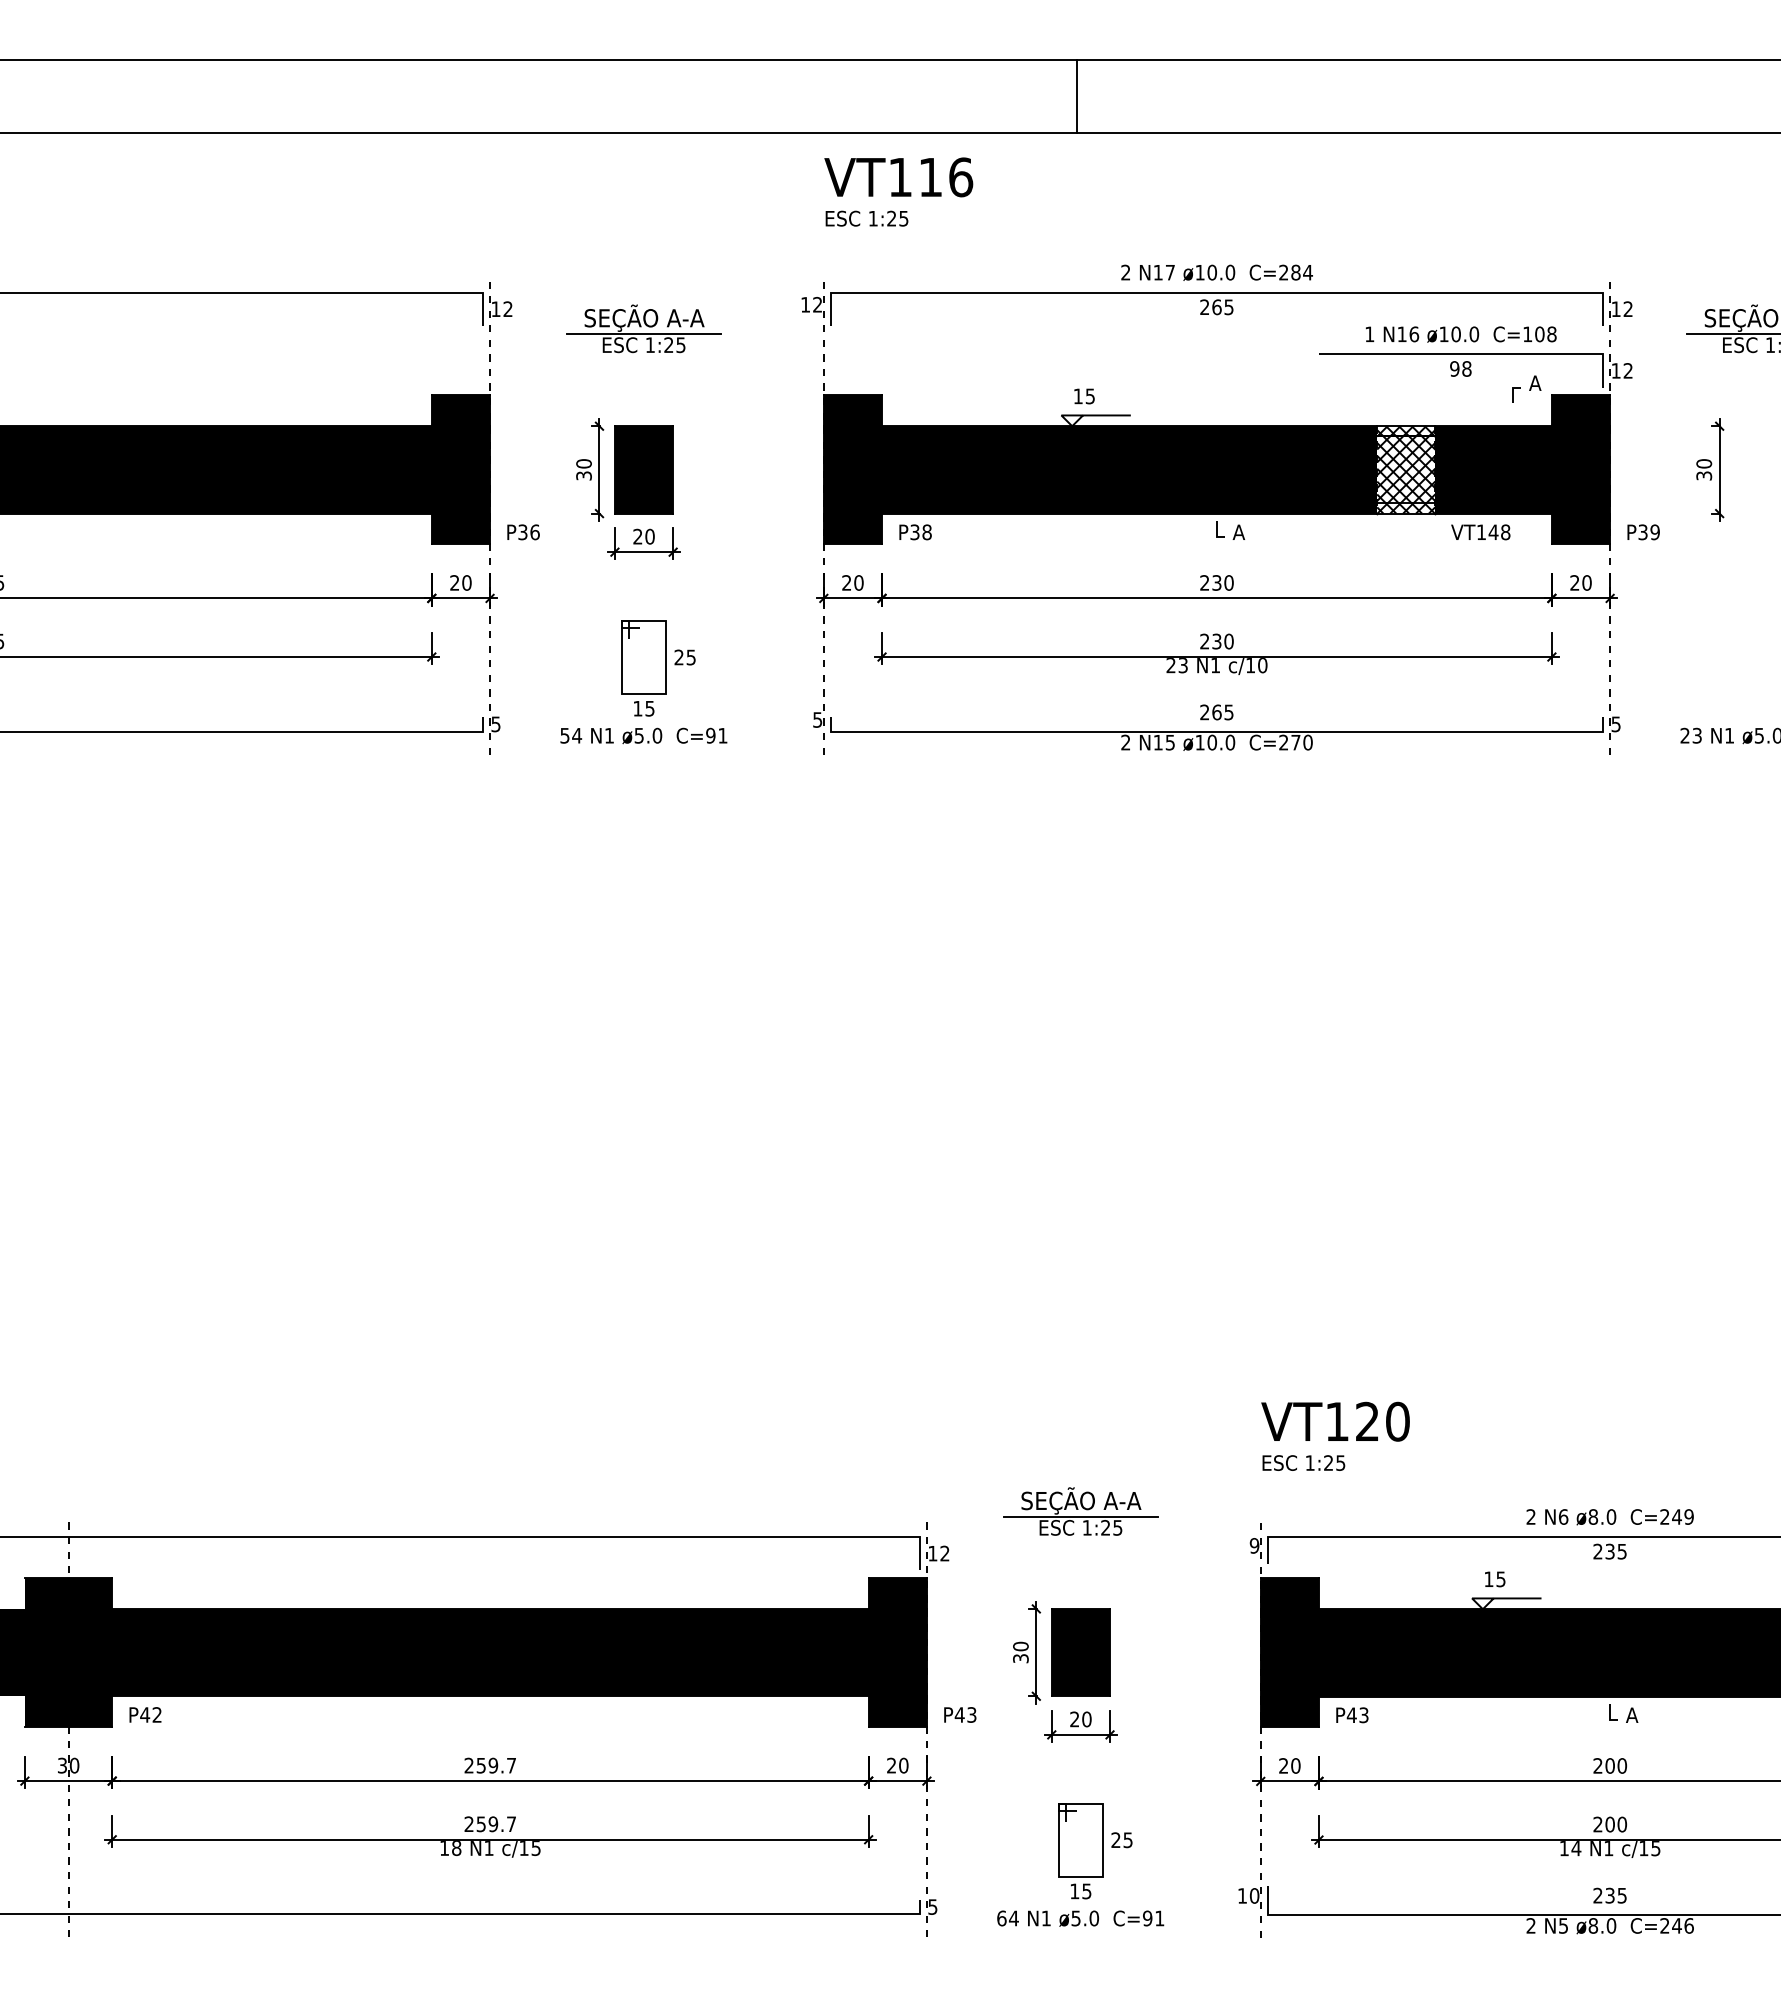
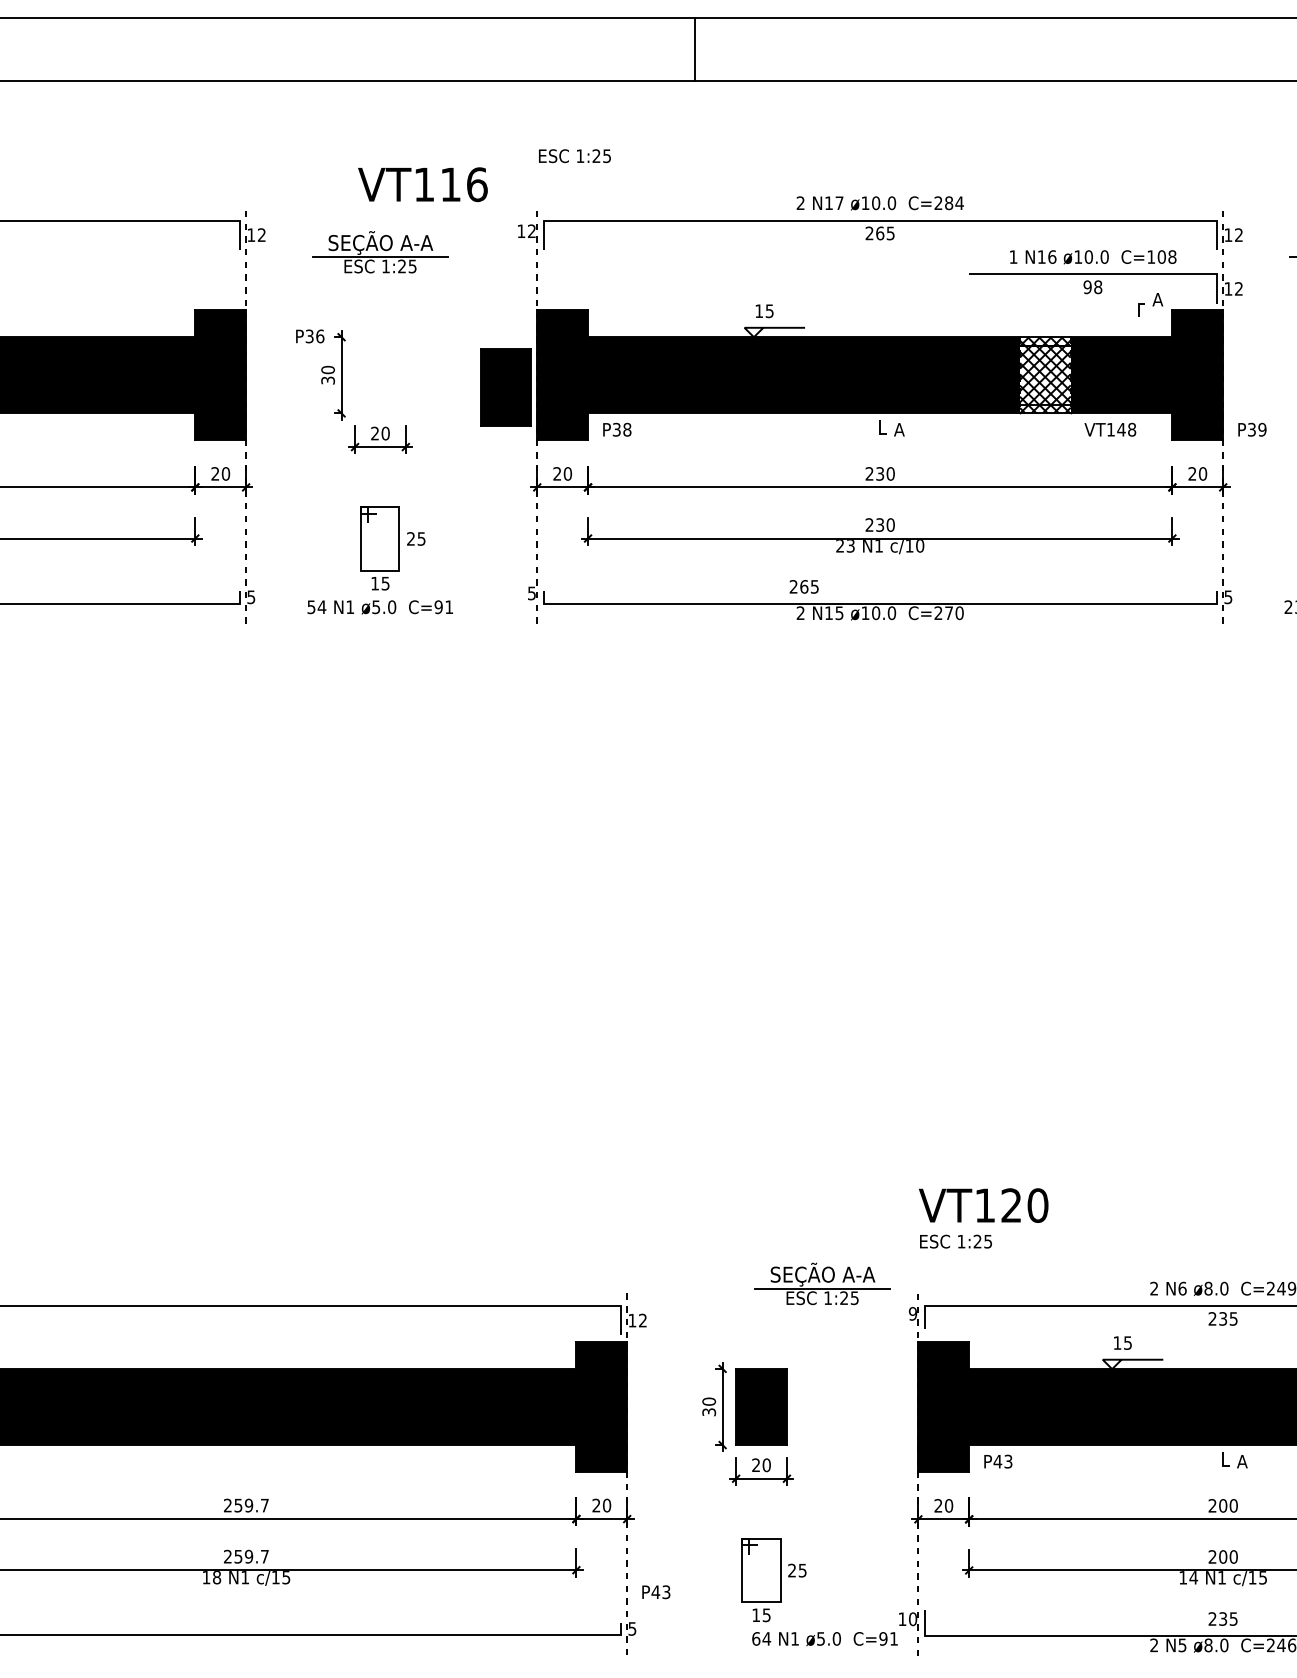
line: (1077, 95) -> (695, 48), moved
text: (898, 177) -> (422, 184), moved
part: (643, 469) -> (505, 387), moved
text: (523, 532) -> (310, 336), moved
text: (1216, 712) -> (803, 586), moved
part: (1080, 1511) -> (822, 1283), moved
text: (960, 1714) -> (656, 1591), moved
text: (1080, 1918) -> (824, 1638), moved

